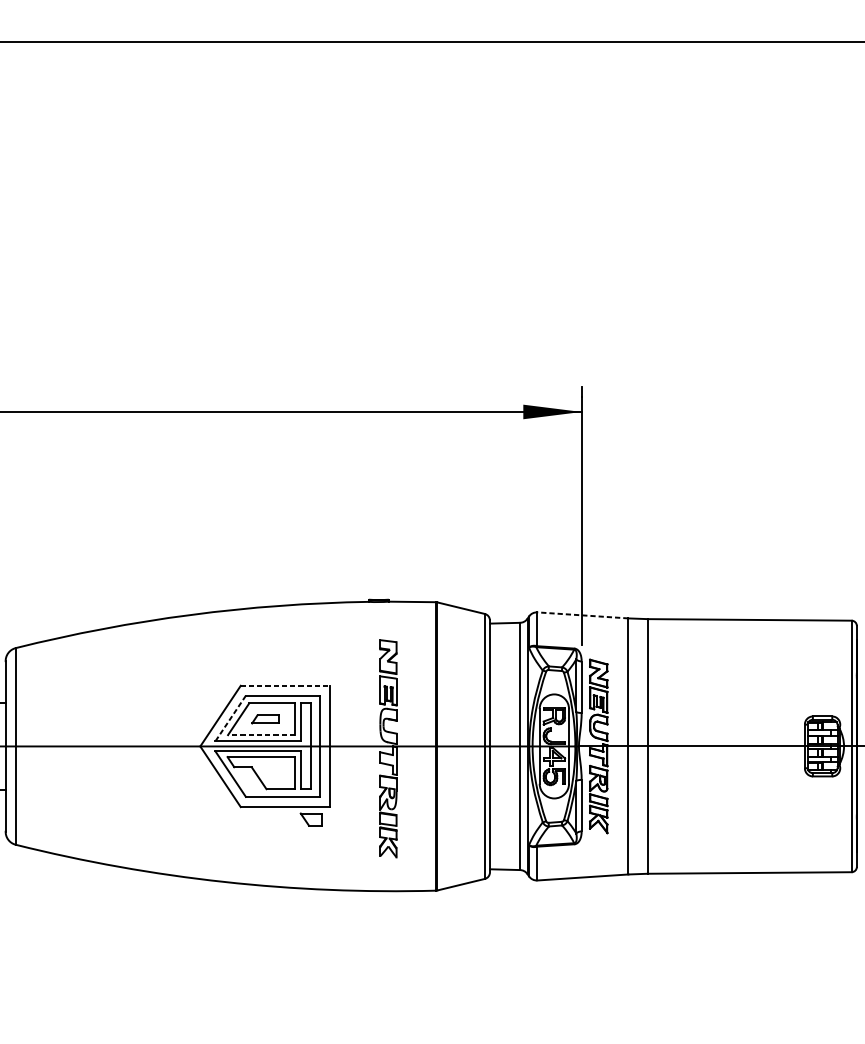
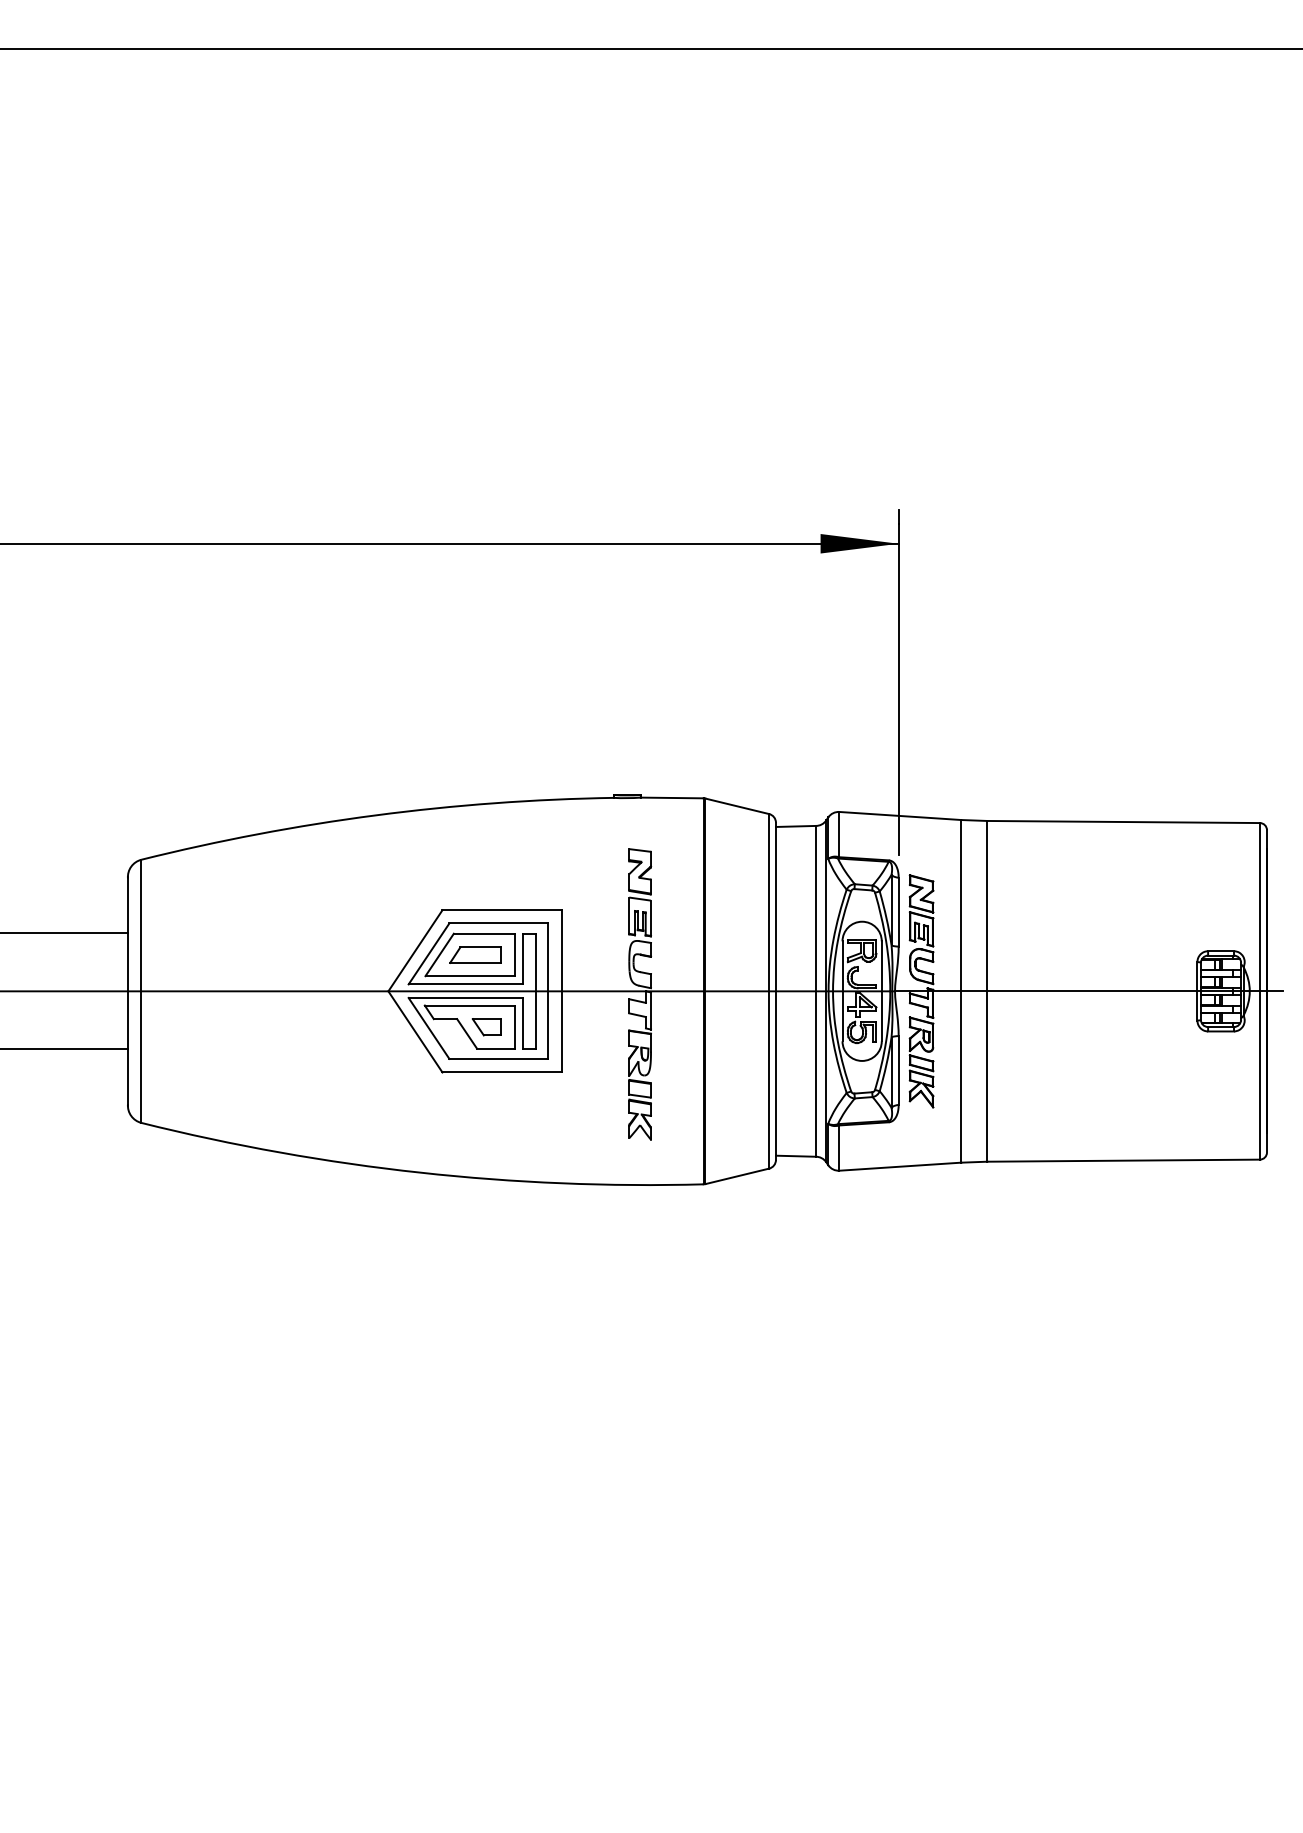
line: (582, 615) -> (899, 815), dashed -> solid
line: (285, 686) -> (502, 910), dashed -> solid
line: (231, 718) -> (429, 953), dashed -> solid
part: (265, 718) -> (475, 954), size x1.43
line: (261, 735) -> (470, 976), dashed -> solid
part: (311, 819) -> (486, 1027), moved

